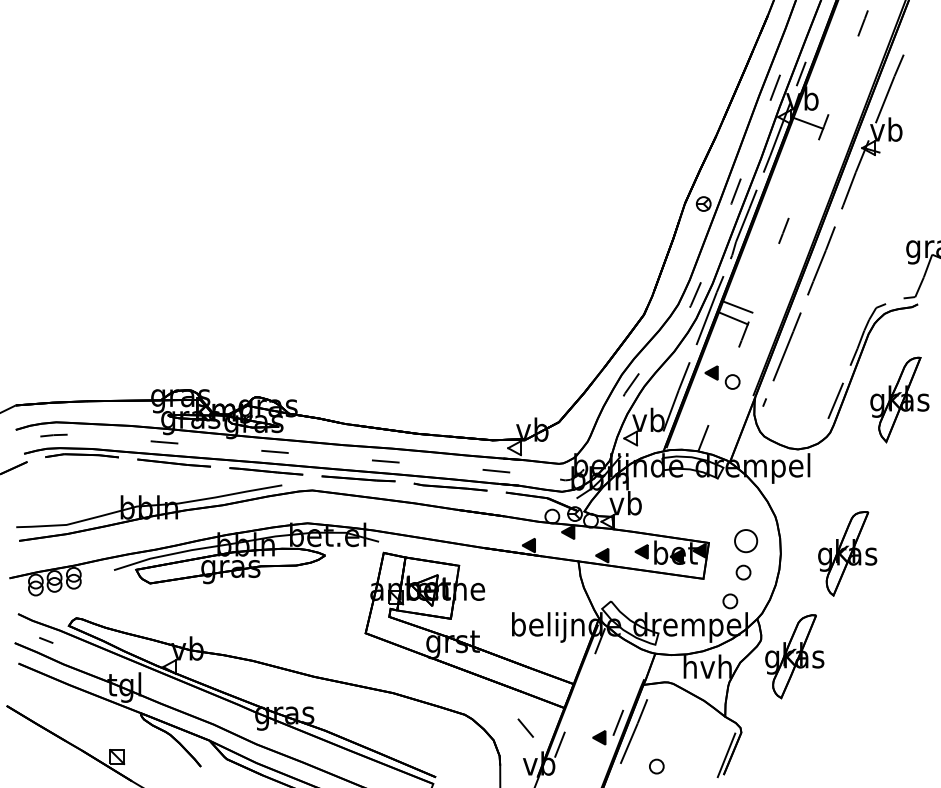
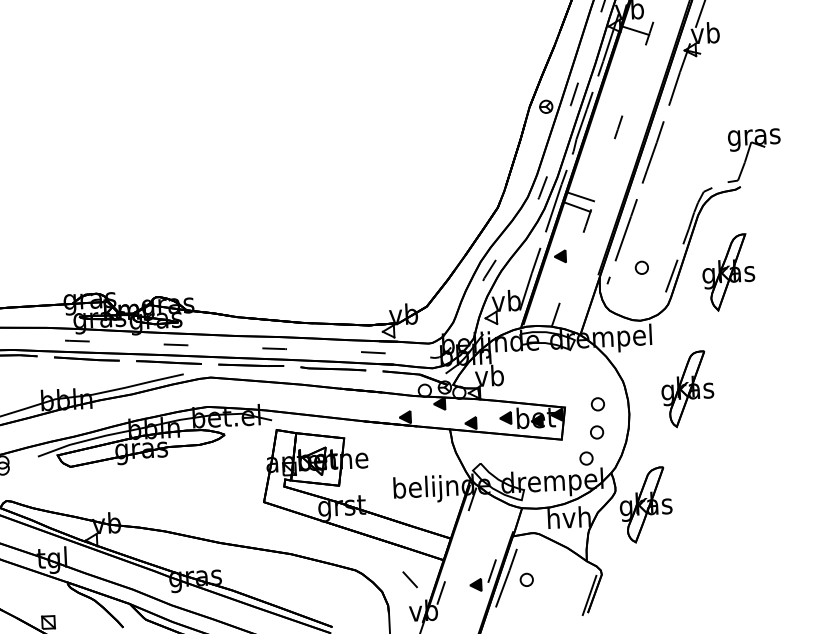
part: (732, 381) -> (641, 267), moved
part: (745, 540) -> (597, 403), size x0.62
part: (847, 553) -> (687, 388), moved
part: (656, 766) -> (526, 579), moved

